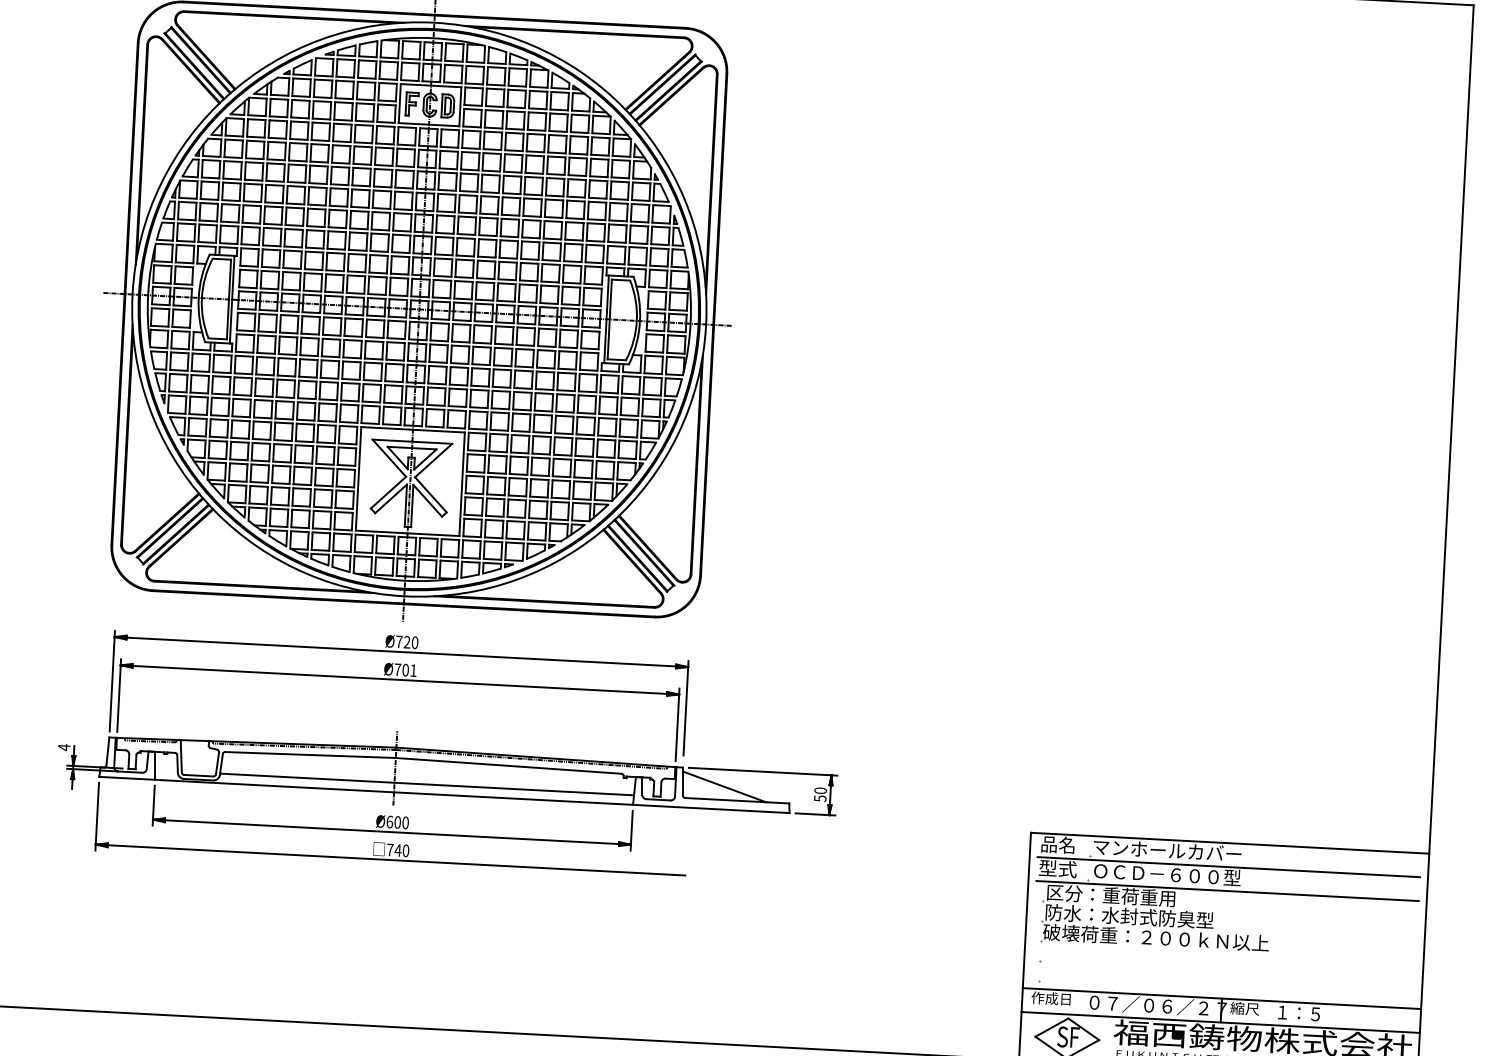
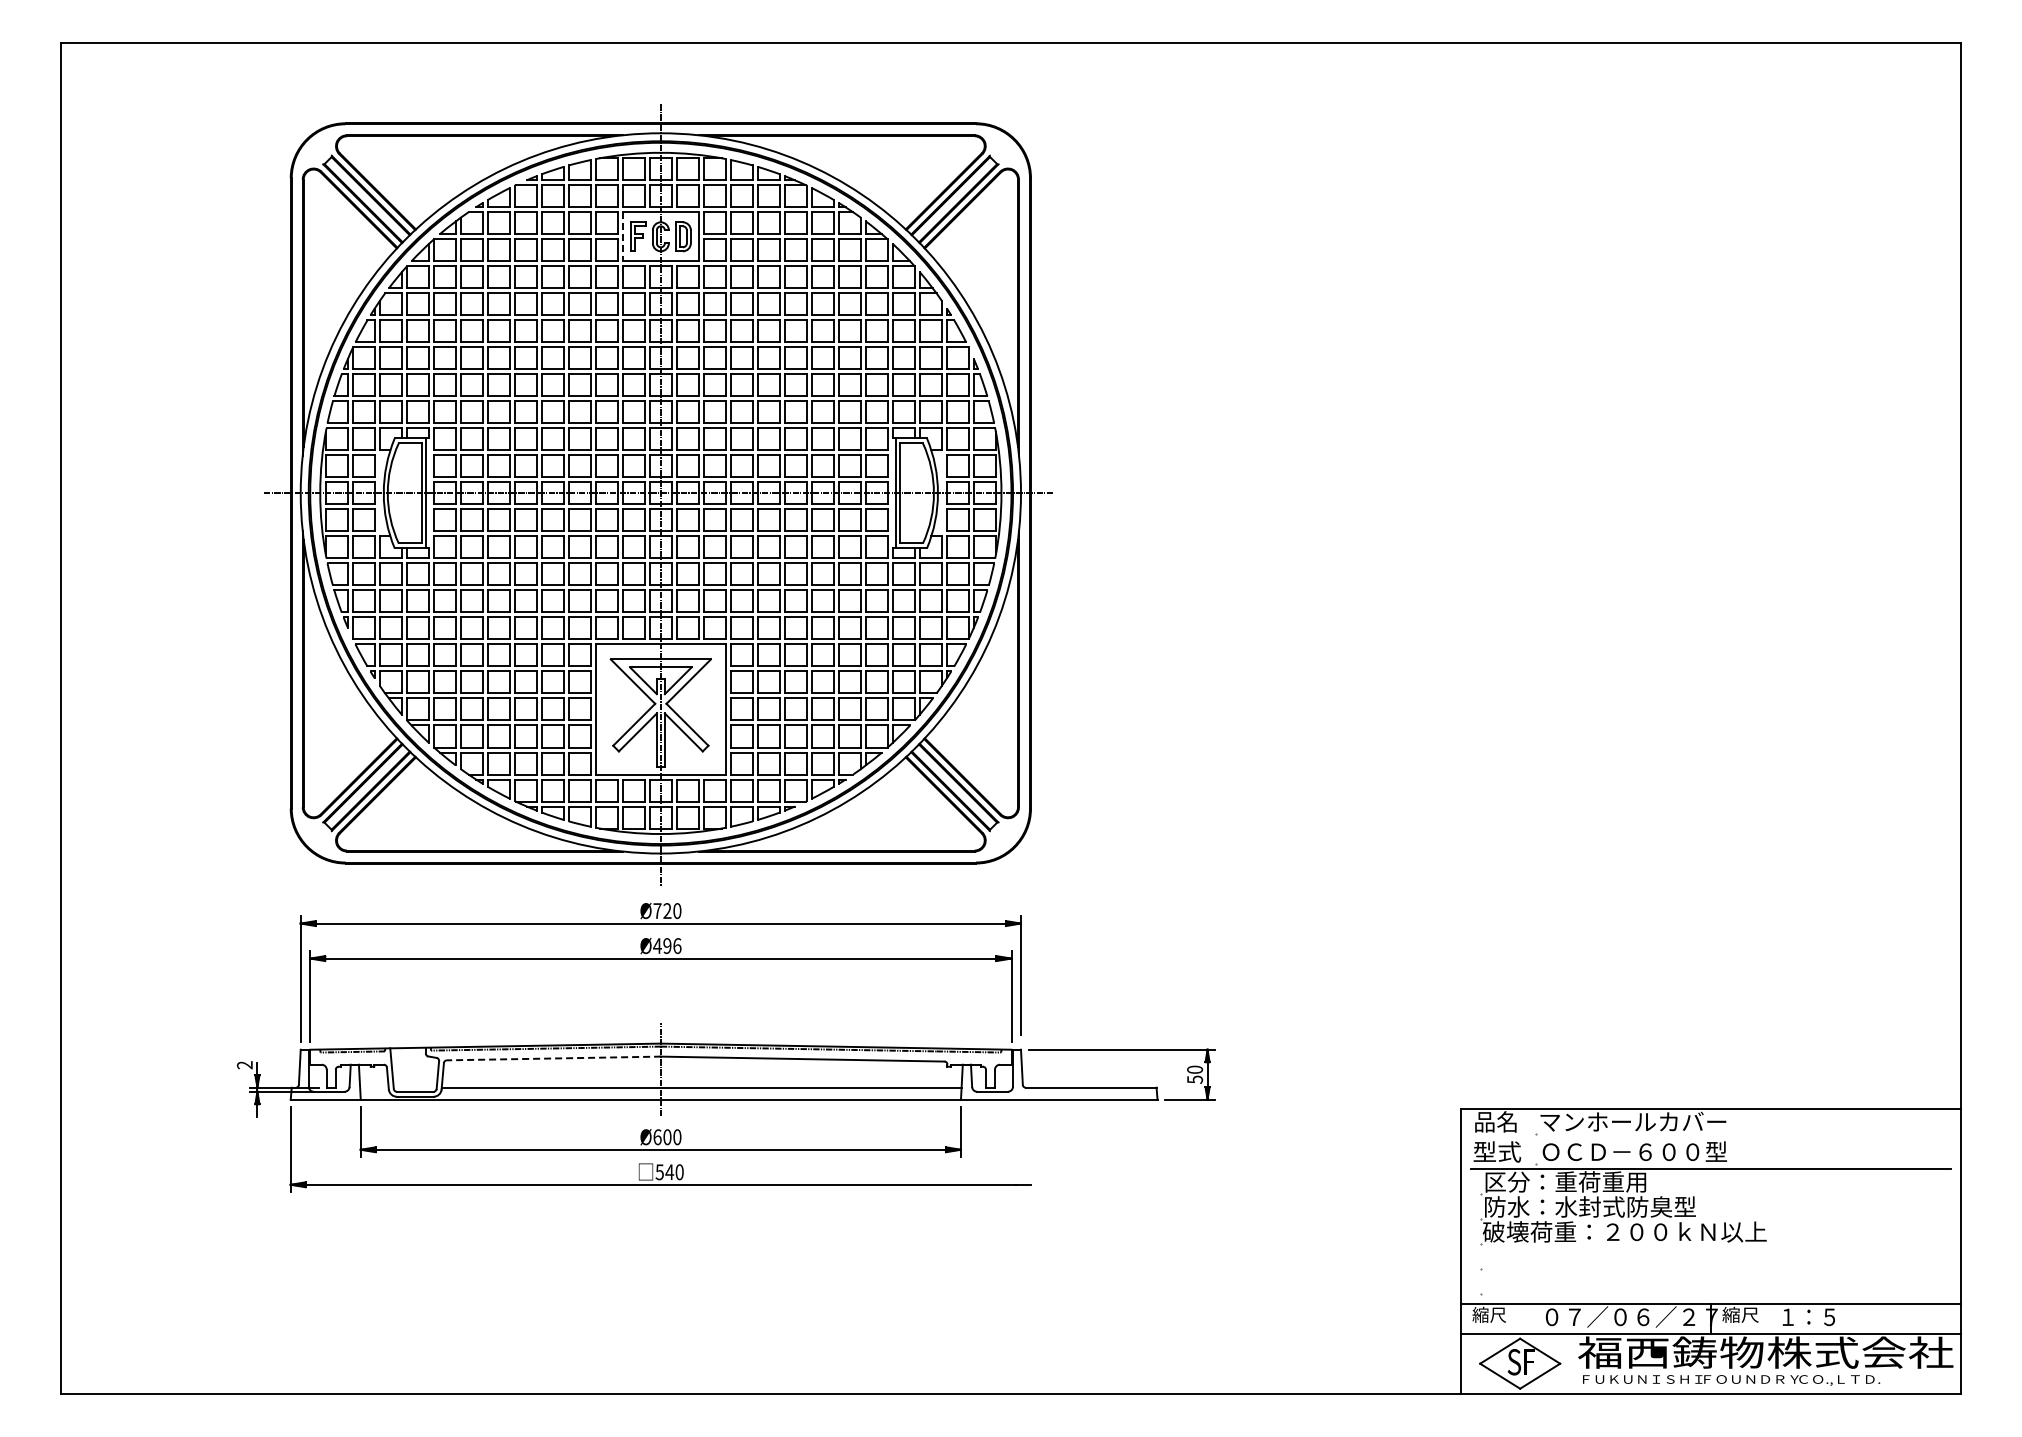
line: (399, 103) -> (622, 236), solid -> dashed
text: (405, 670) -> (667, 946), Ø701 -> Ø496
text: (63, 746) -> (244, 1064), 4 -> 2
line: (310, 755) -> (553, 1058), solid -> dashed
line: (724, 786) -> (1074, 1070), removed
text: (389, 850) -> (659, 1172), 740 -> 540
line: (1229, 867) -> (1711, 1138), removed
text: (1050, 998) -> (1496, 1314), 作成日 -> 縮尺

